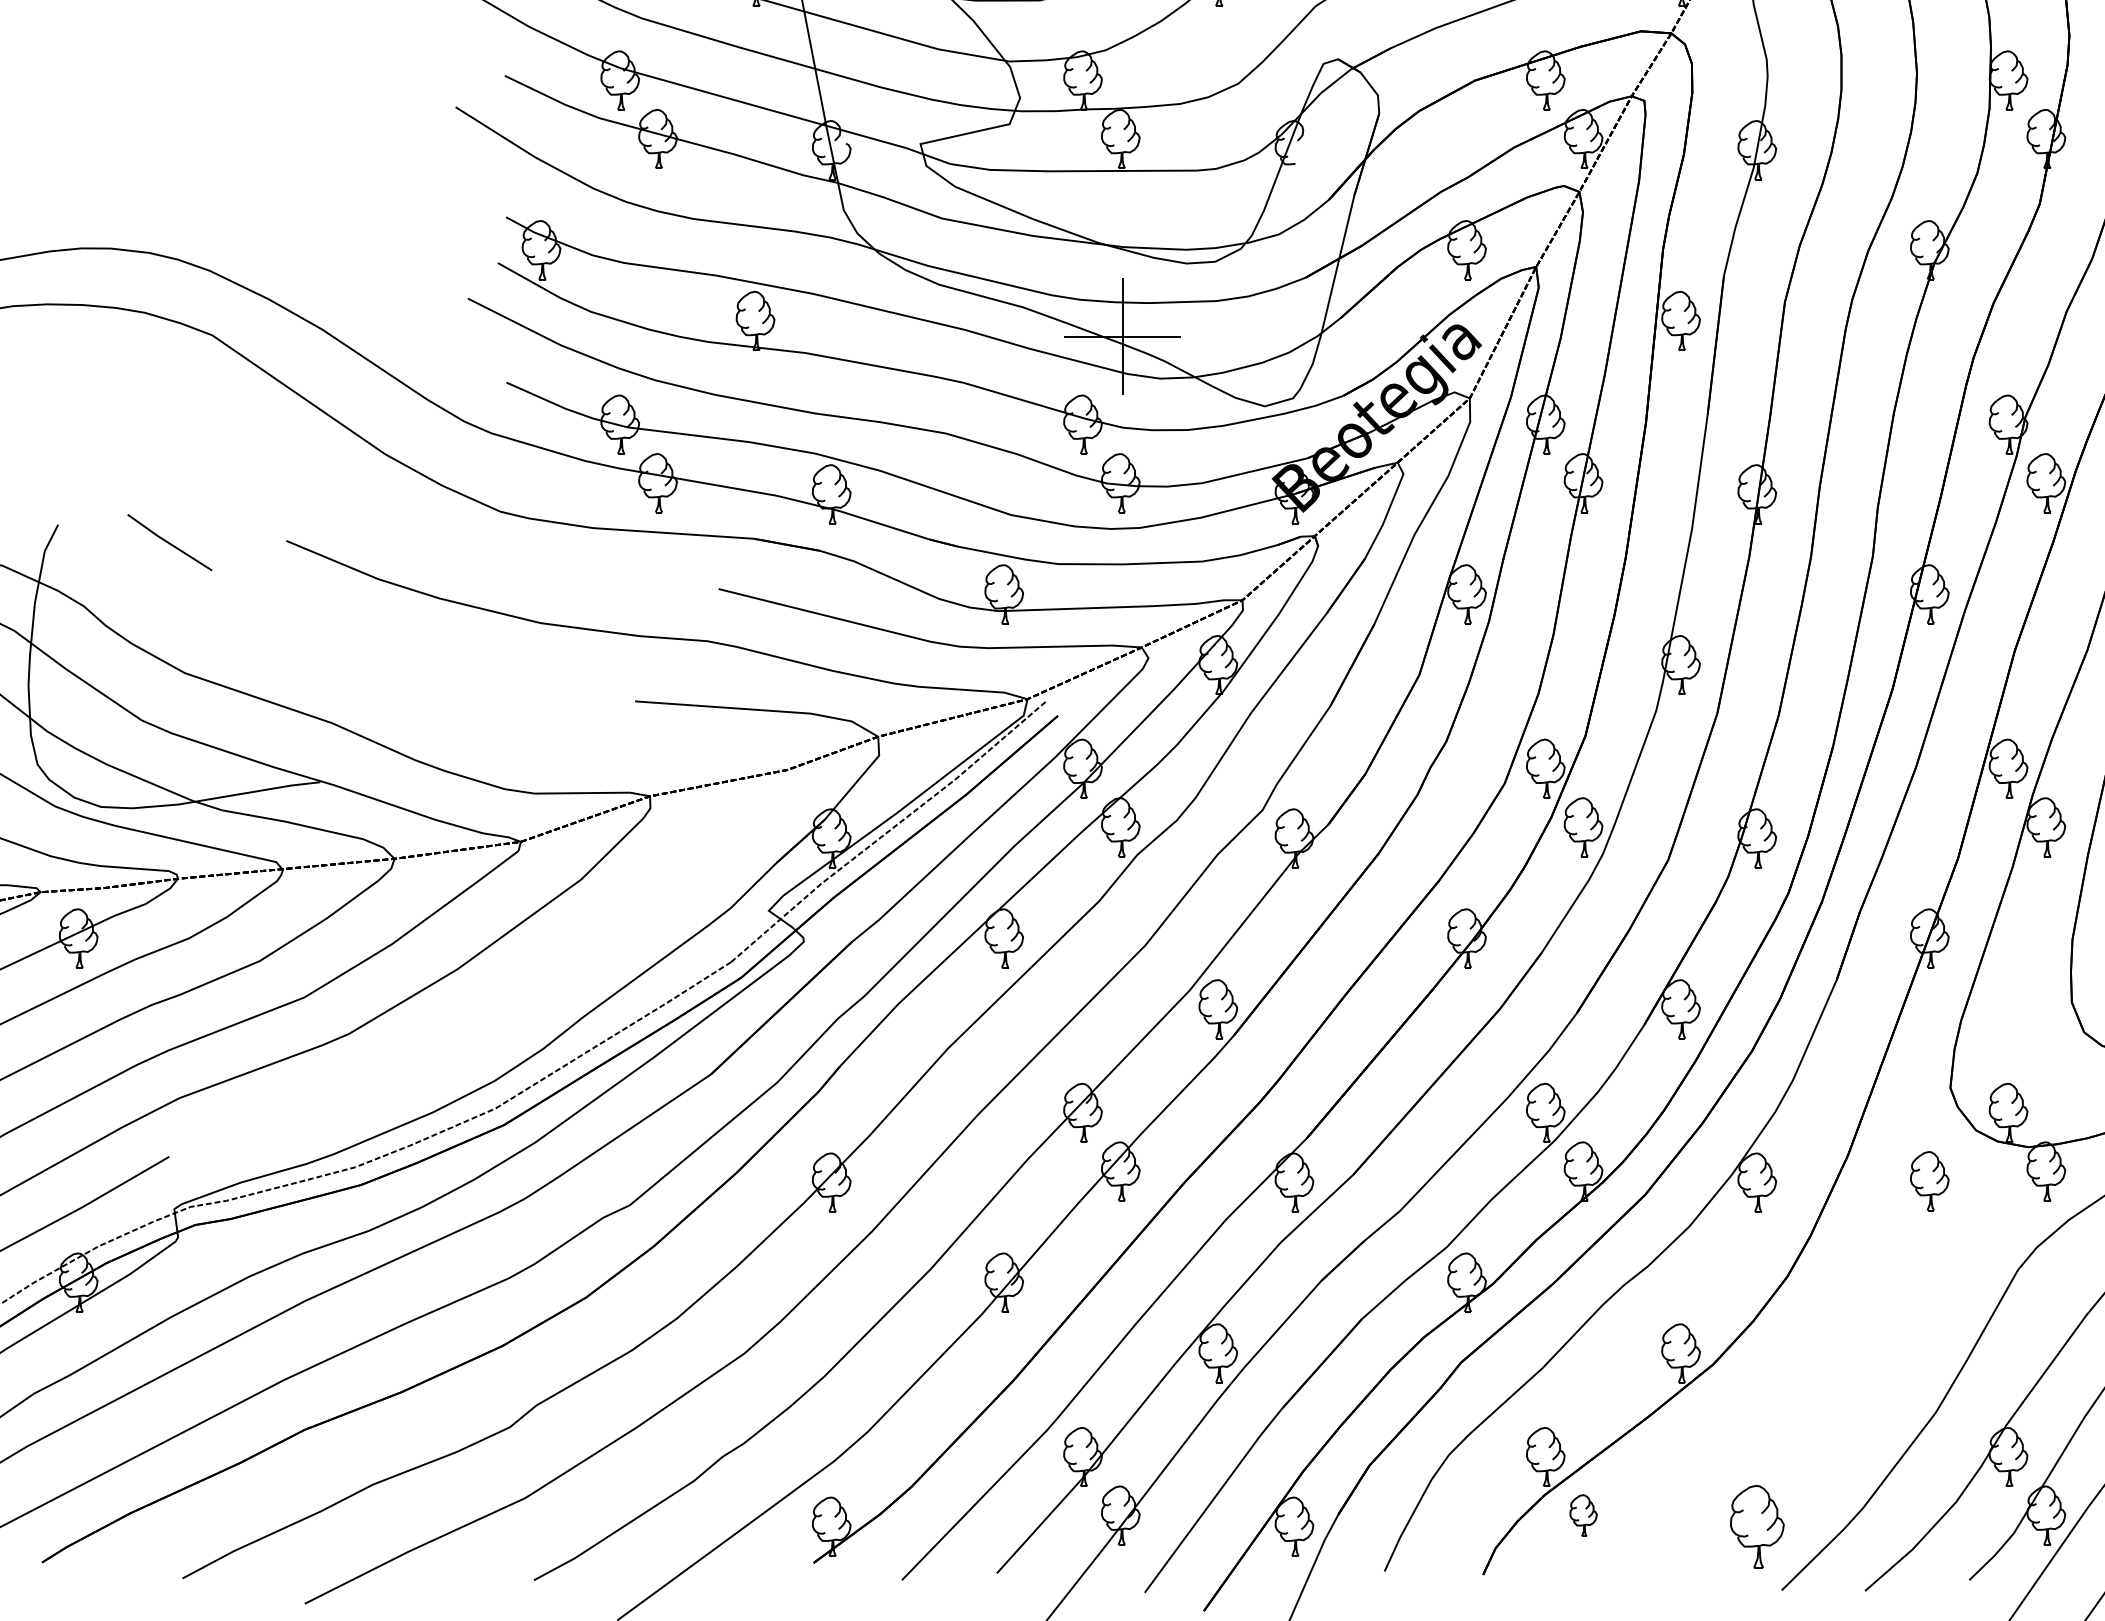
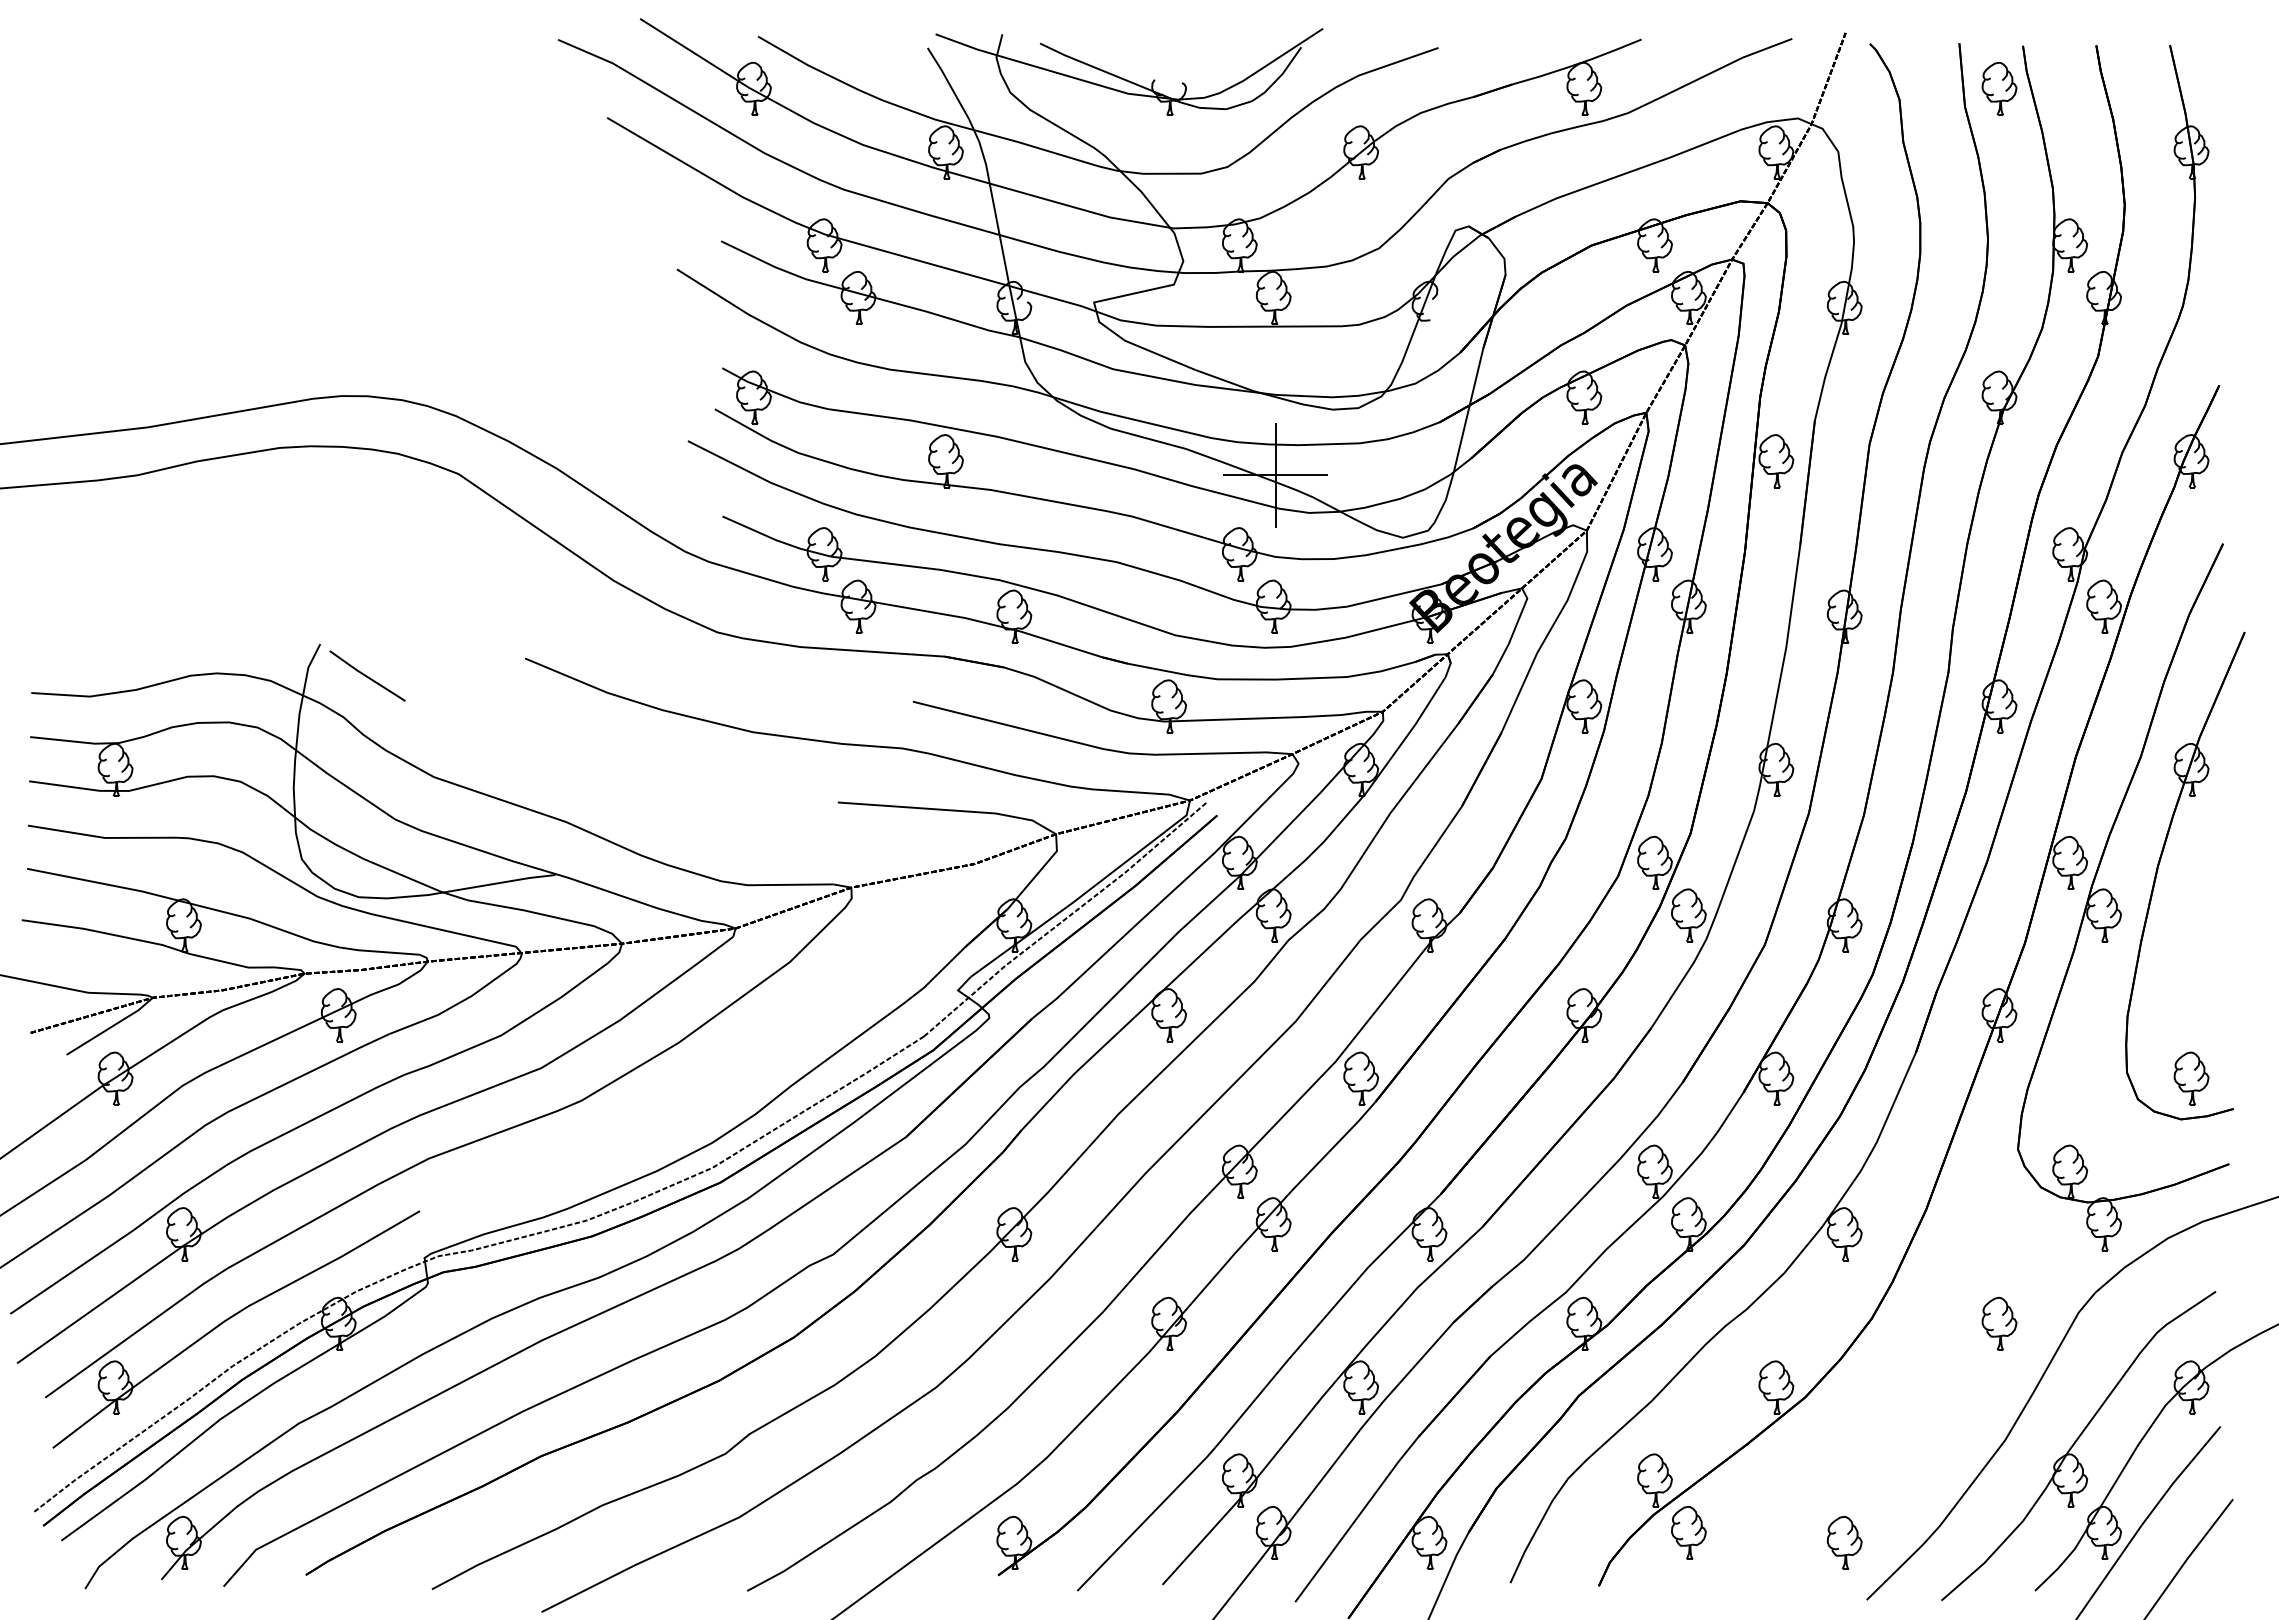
line: (169, 542) -> (367, 675), moved
part: (1929, 1180) -> (1999, 1323), moved
part: (1583, 1515) -> (1688, 1532), size x1.43
part: (1757, 1526) -> (1844, 1542), size x0.71

